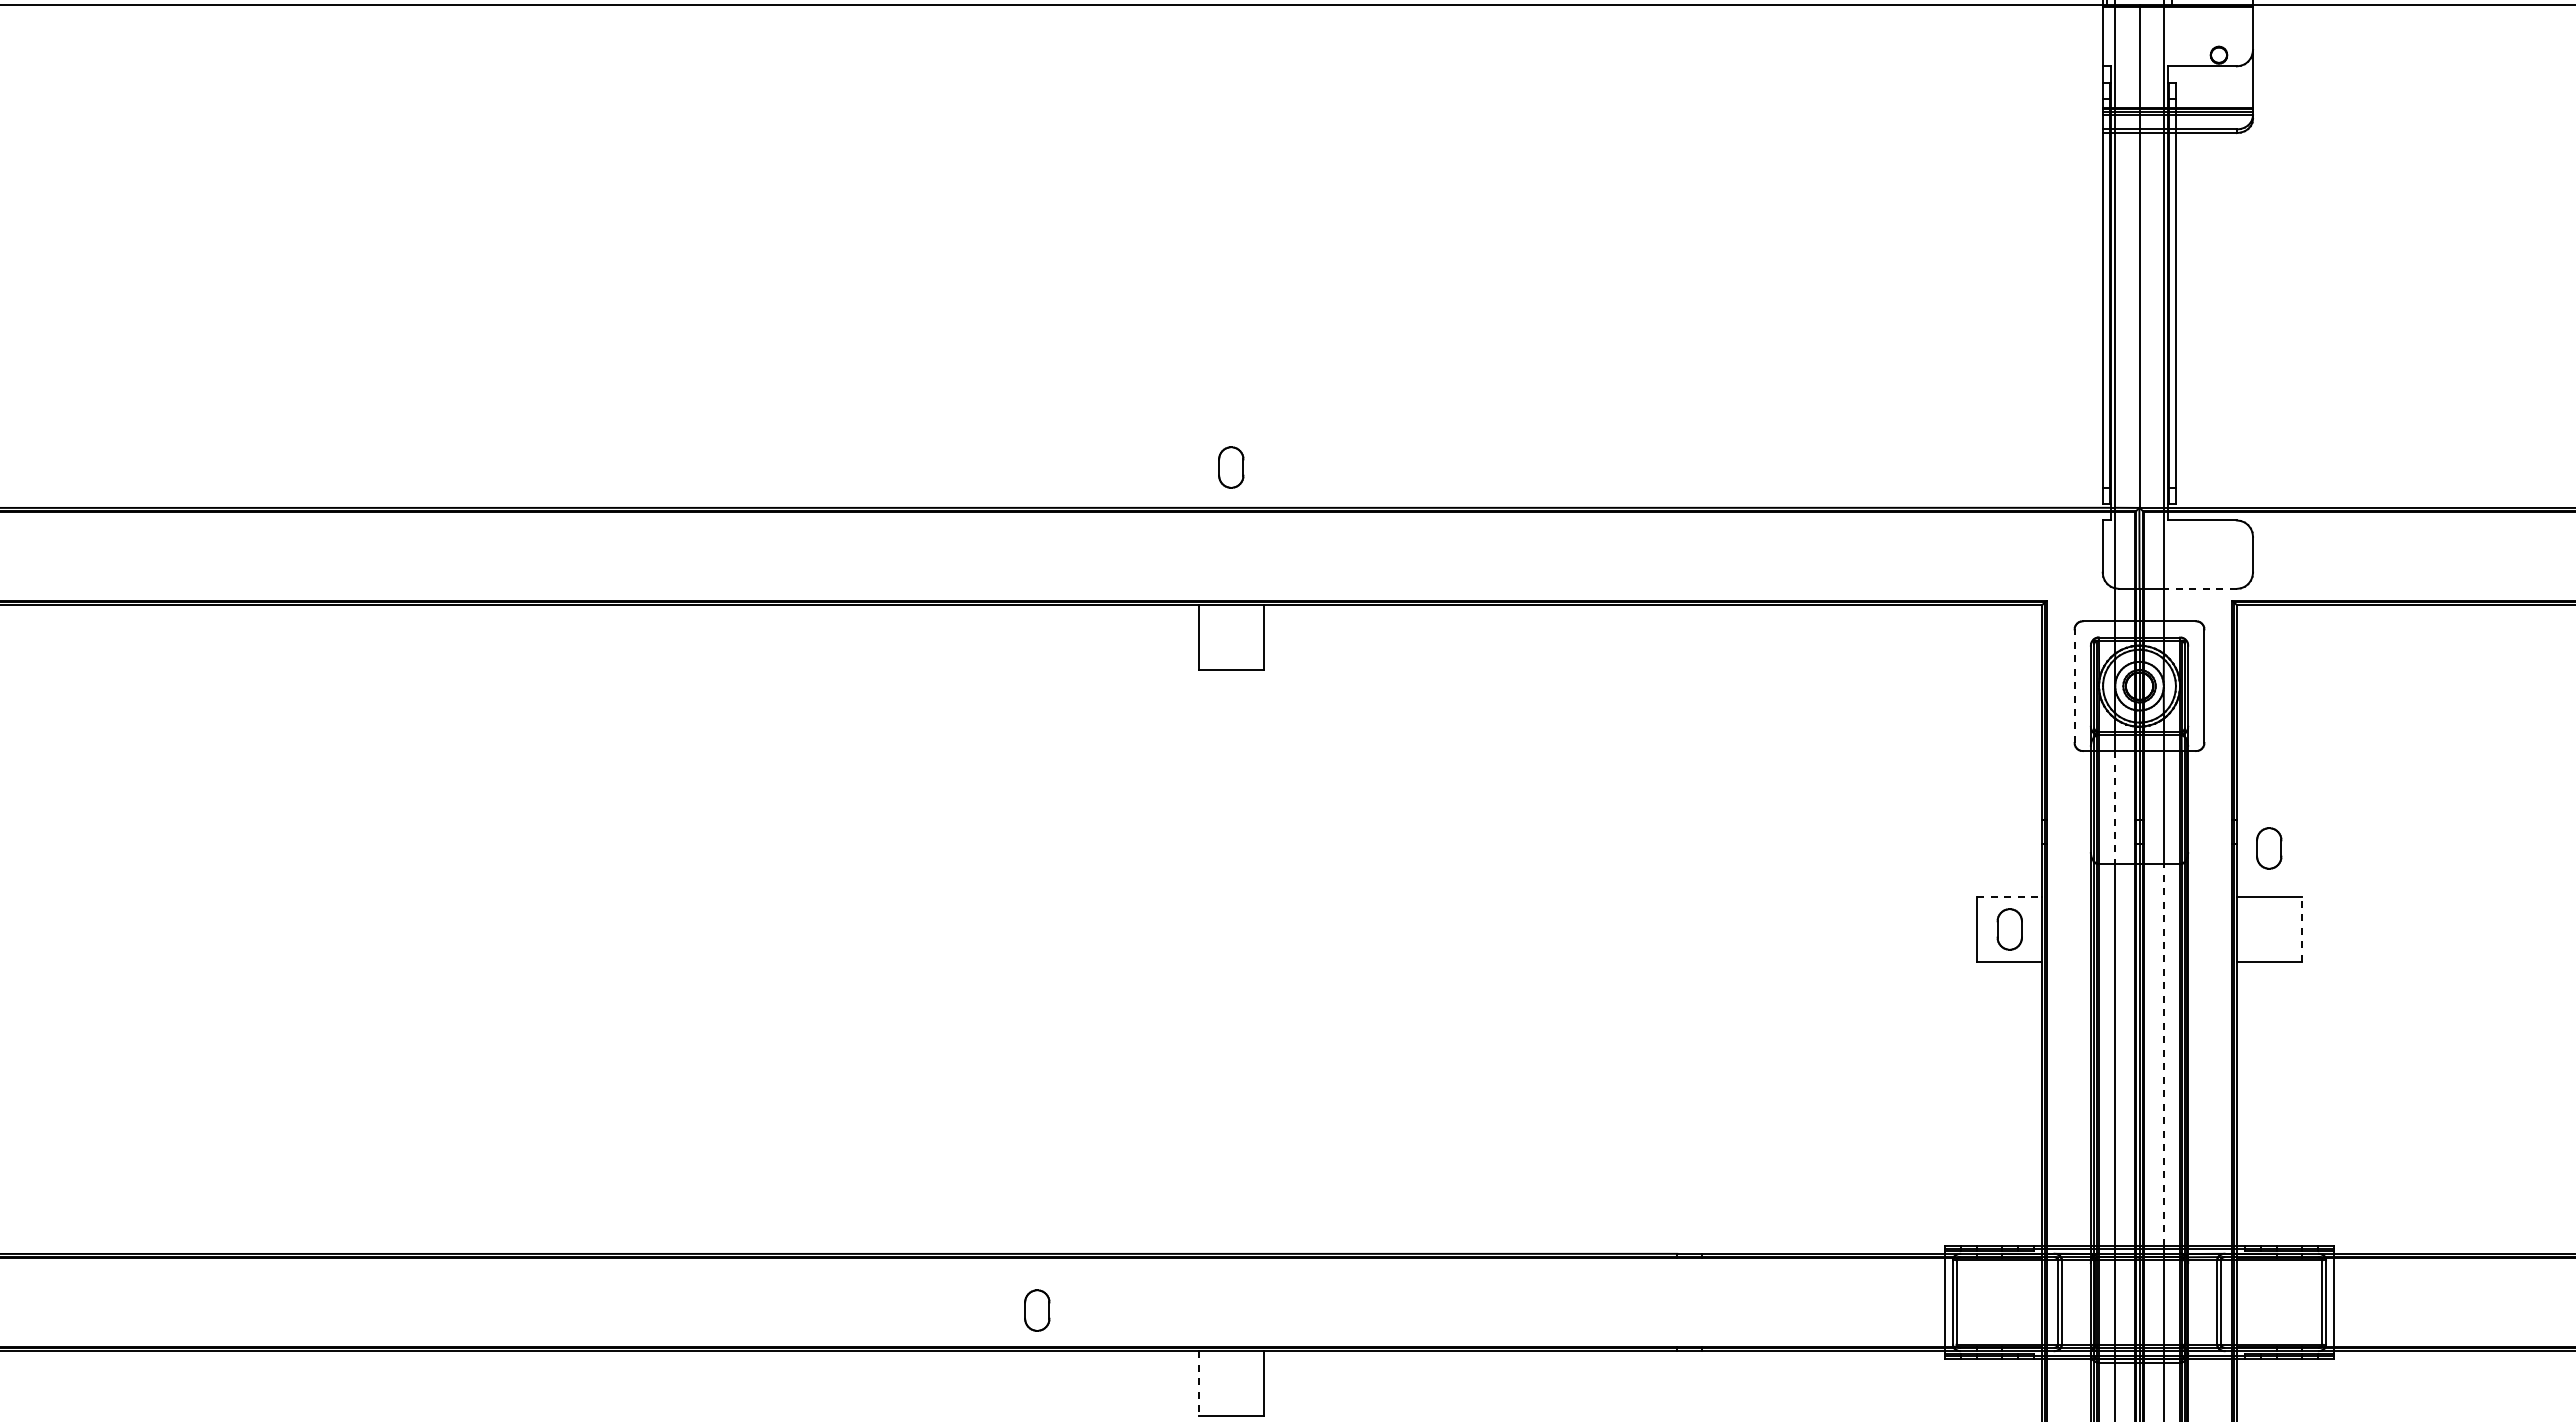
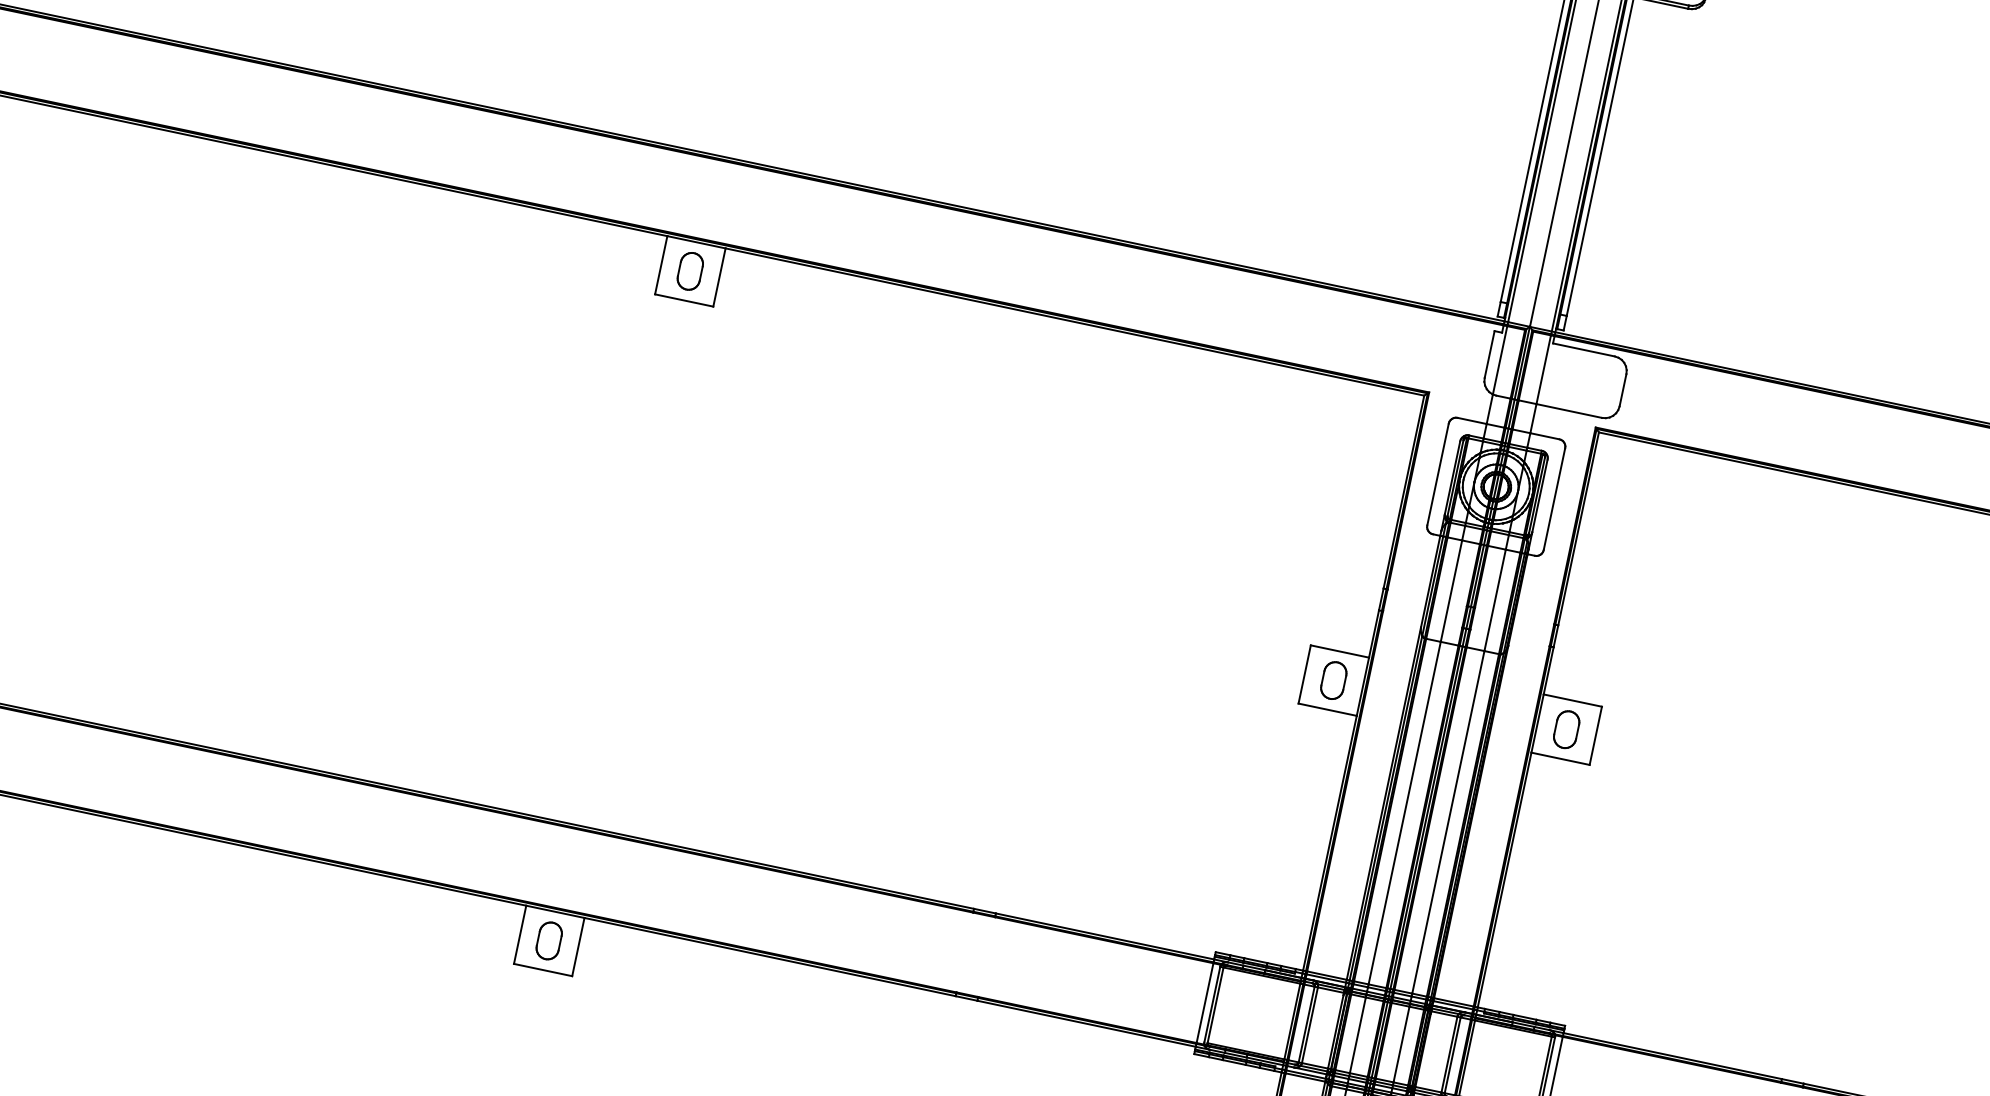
part: (1231, 467) -> (690, 271), moved
line: (2199, 588) -> (1568, 410), dashed -> solid
line: (2074, 686) -> (1437, 474), dashed -> solid
line: (2115, 807) -> (1451, 591), dashed -> solid
part: (2269, 848) -> (1566, 729), moved
line: (2010, 897) -> (1340, 652), dashed -> solid
line: (2301, 928) -> (1595, 734), dashed -> solid
line: (2163, 1054) -> (1448, 821), dashed -> solid
part: (1037, 1310) -> (549, 940), moved
line: (1198, 1384) -> (519, 935), dashed -> solid

